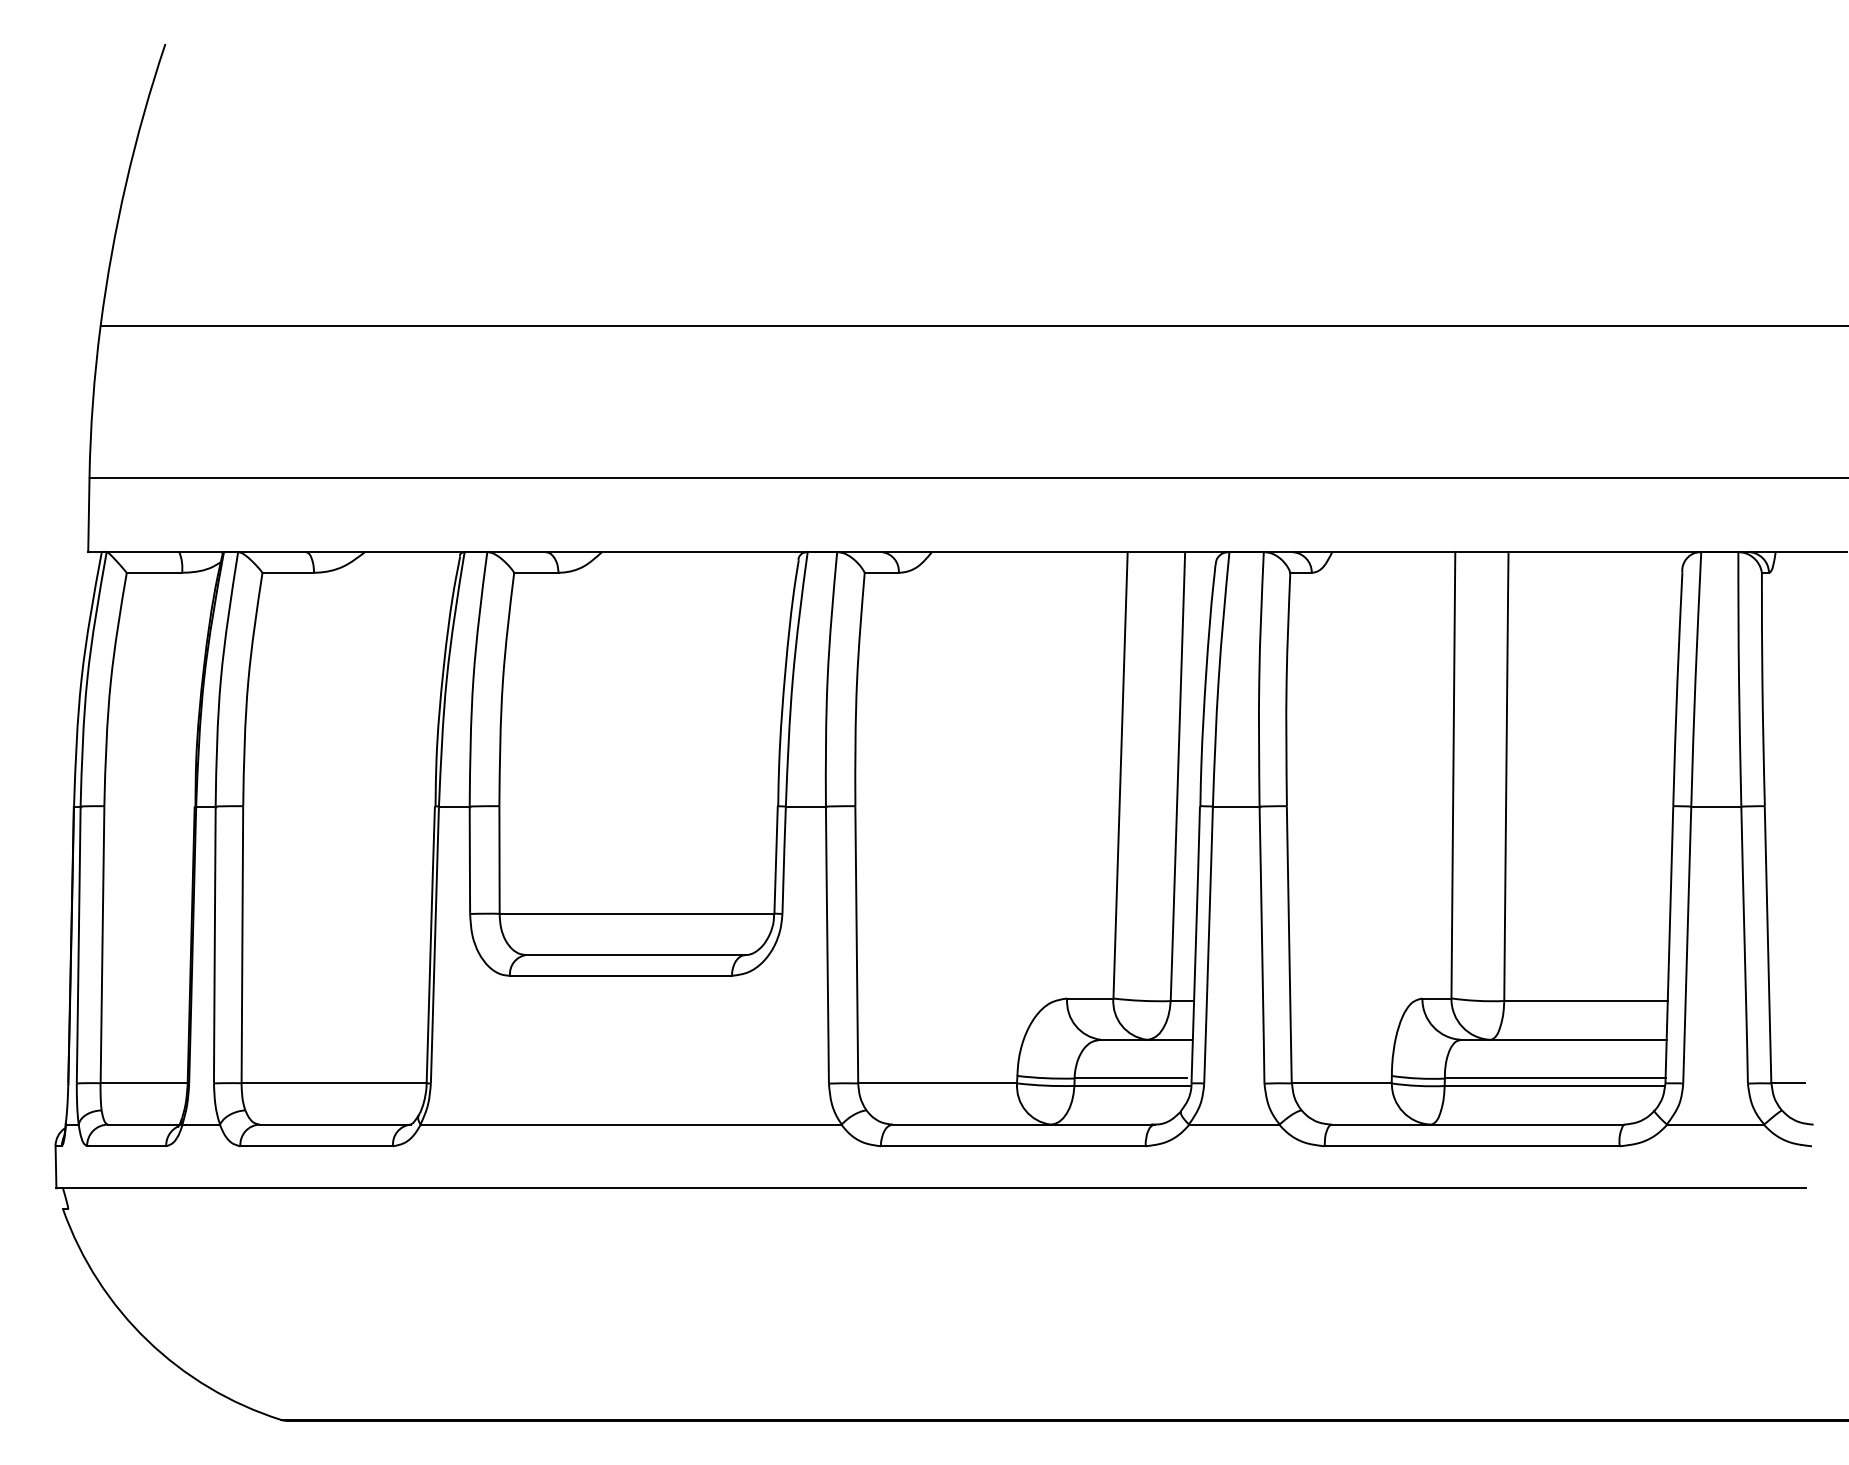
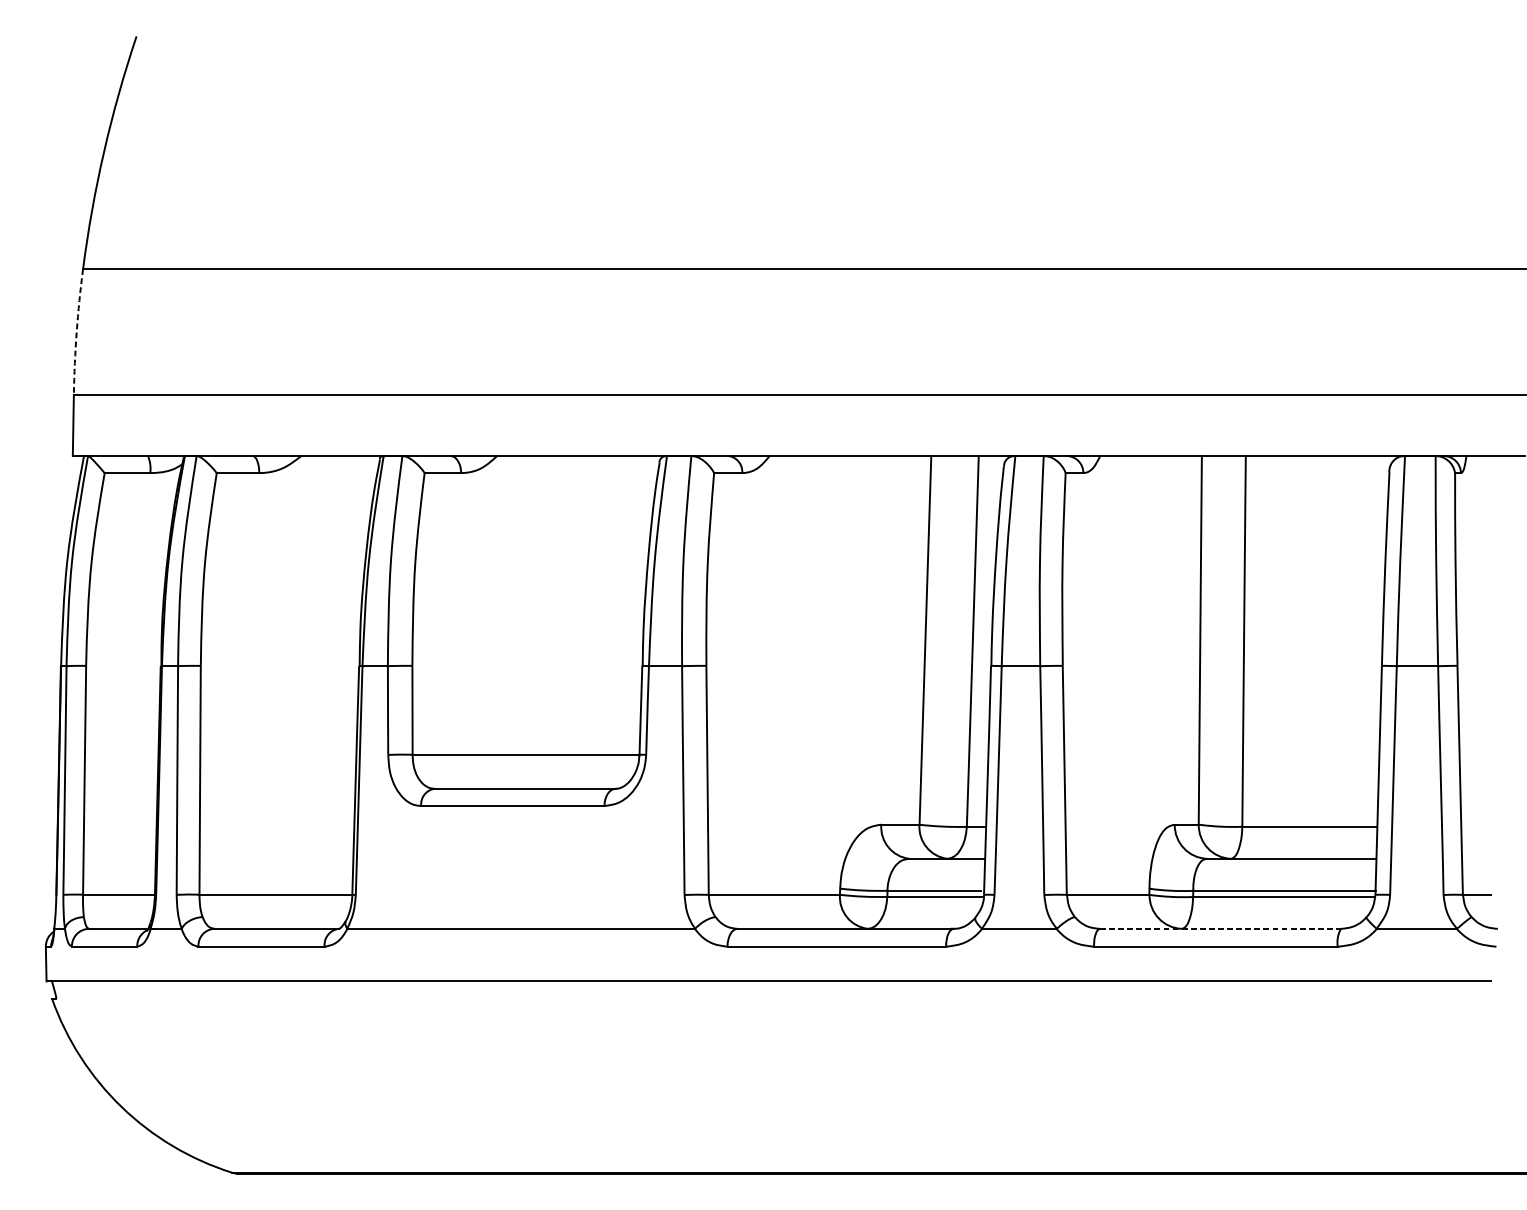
arc: (92, 401) -> (76, 331), solid -> dashed
line: (1477, 1124) -> (1220, 928), solid -> dashed

